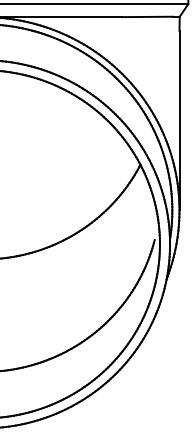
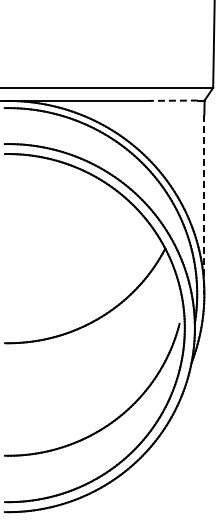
line: (146, 16) -> (171, 100), solid -> dashed
line: (179, 120) -> (204, 204), solid -> dashed

